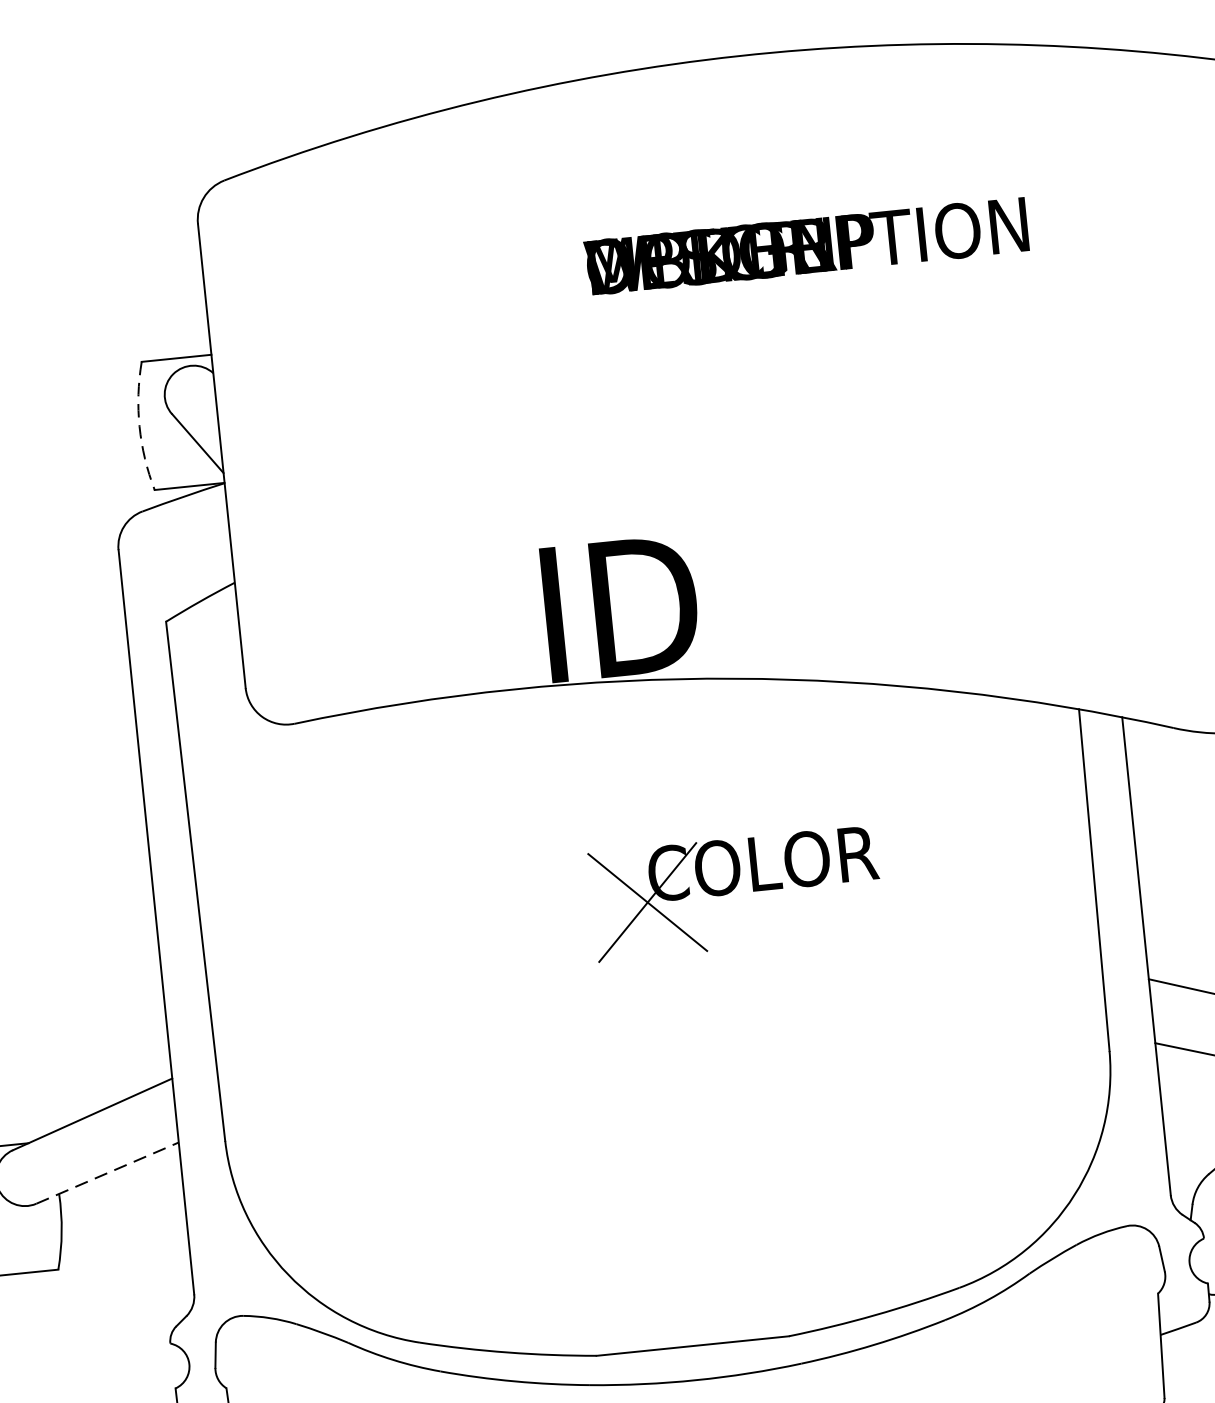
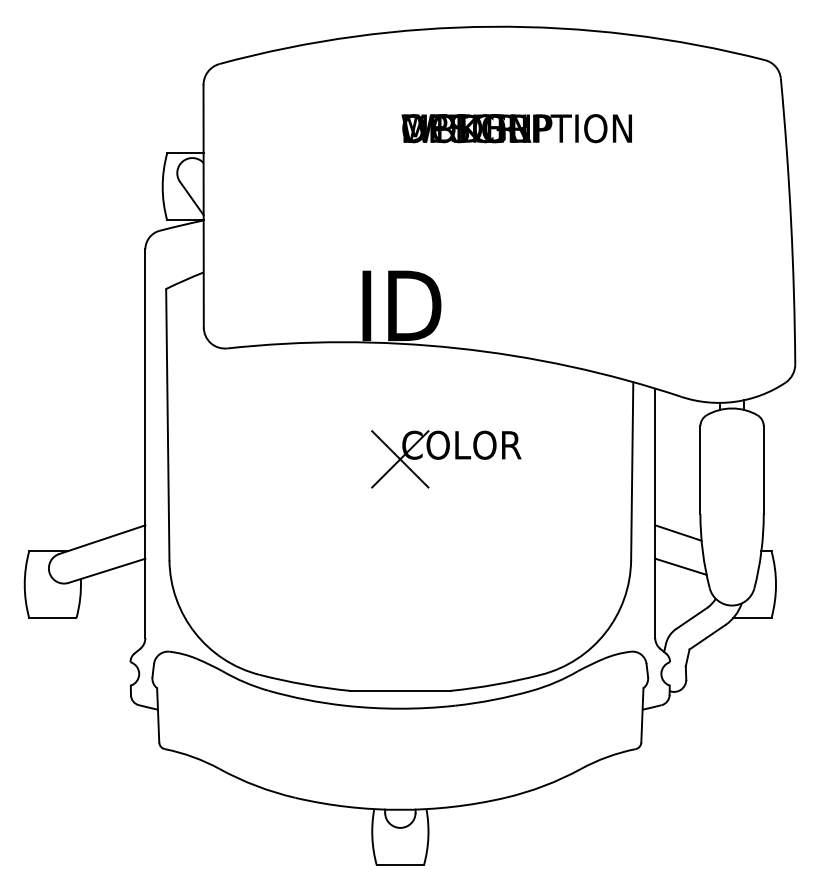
arc: (139, 426) -> (162, 186), dashed -> solid
line: (108, 1172) -> (107, 570), dashed -> solid

